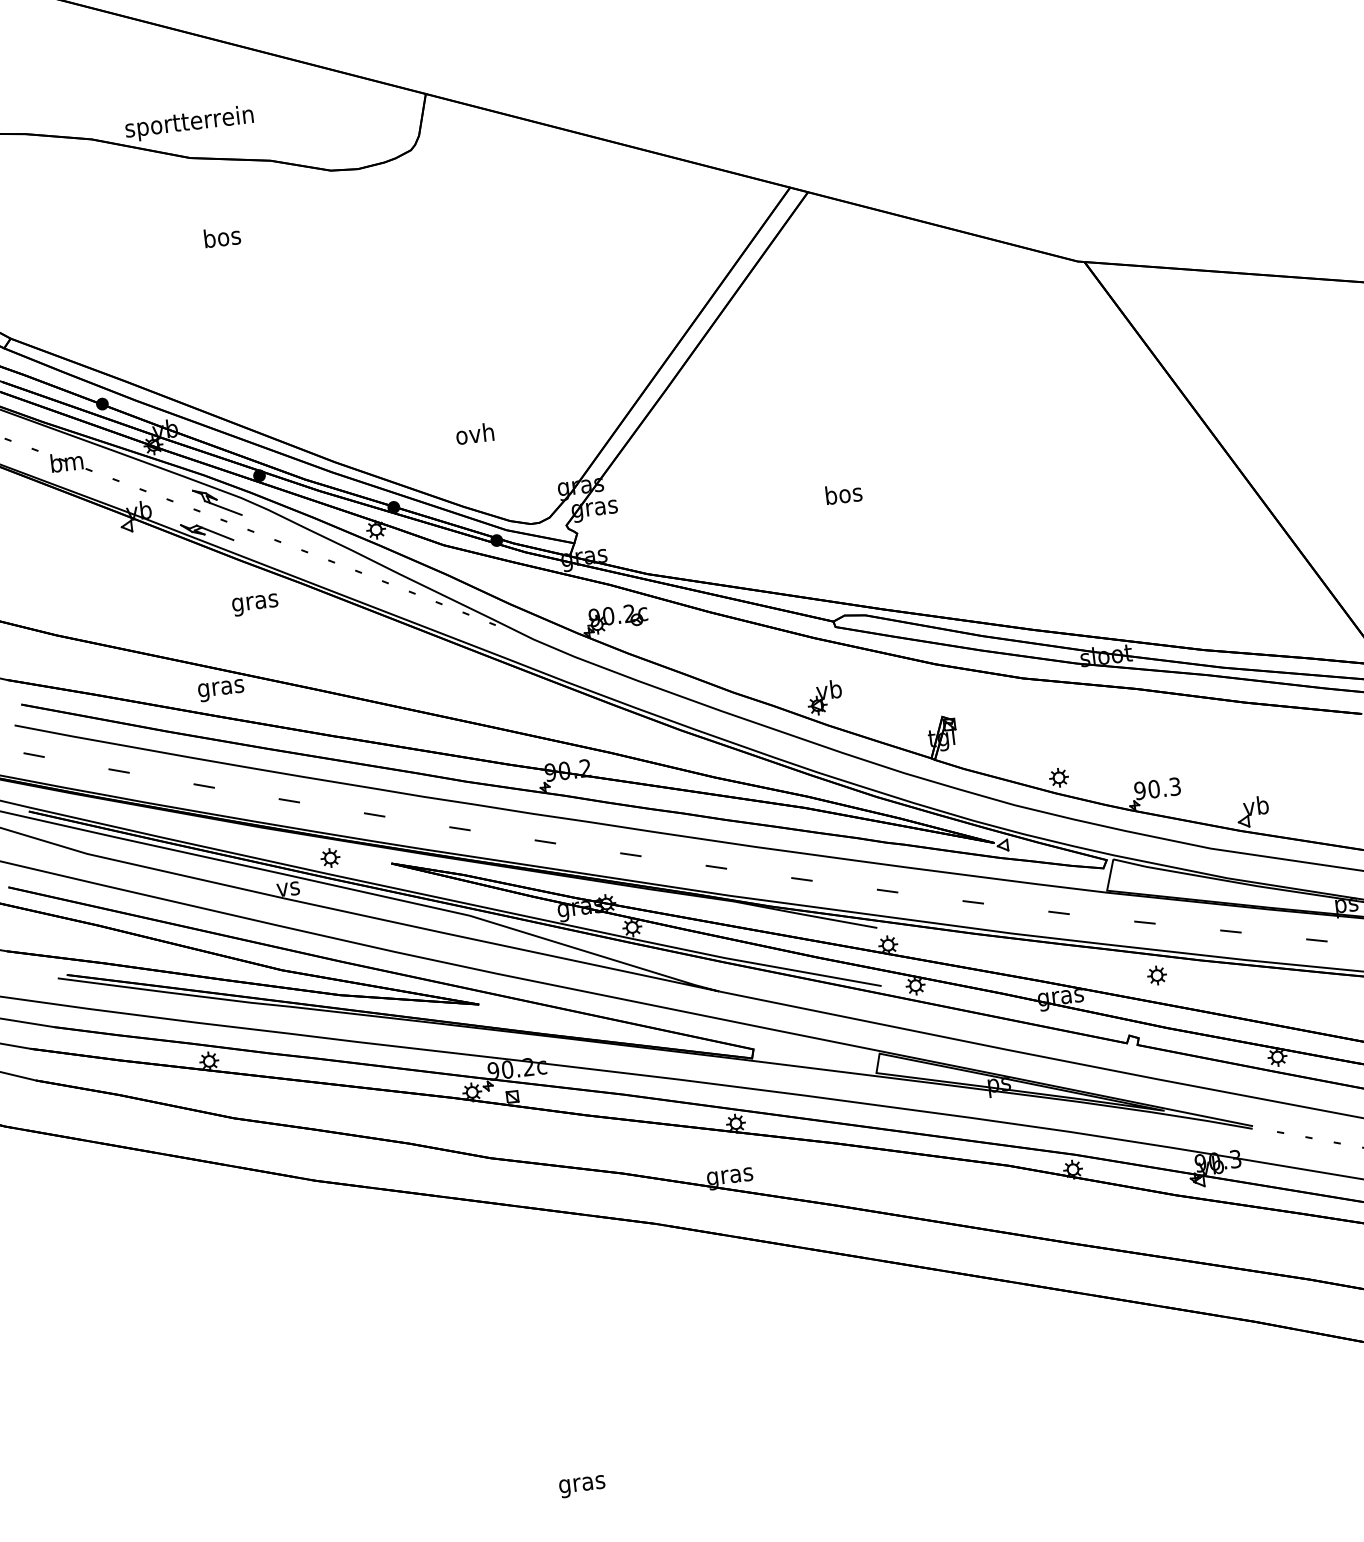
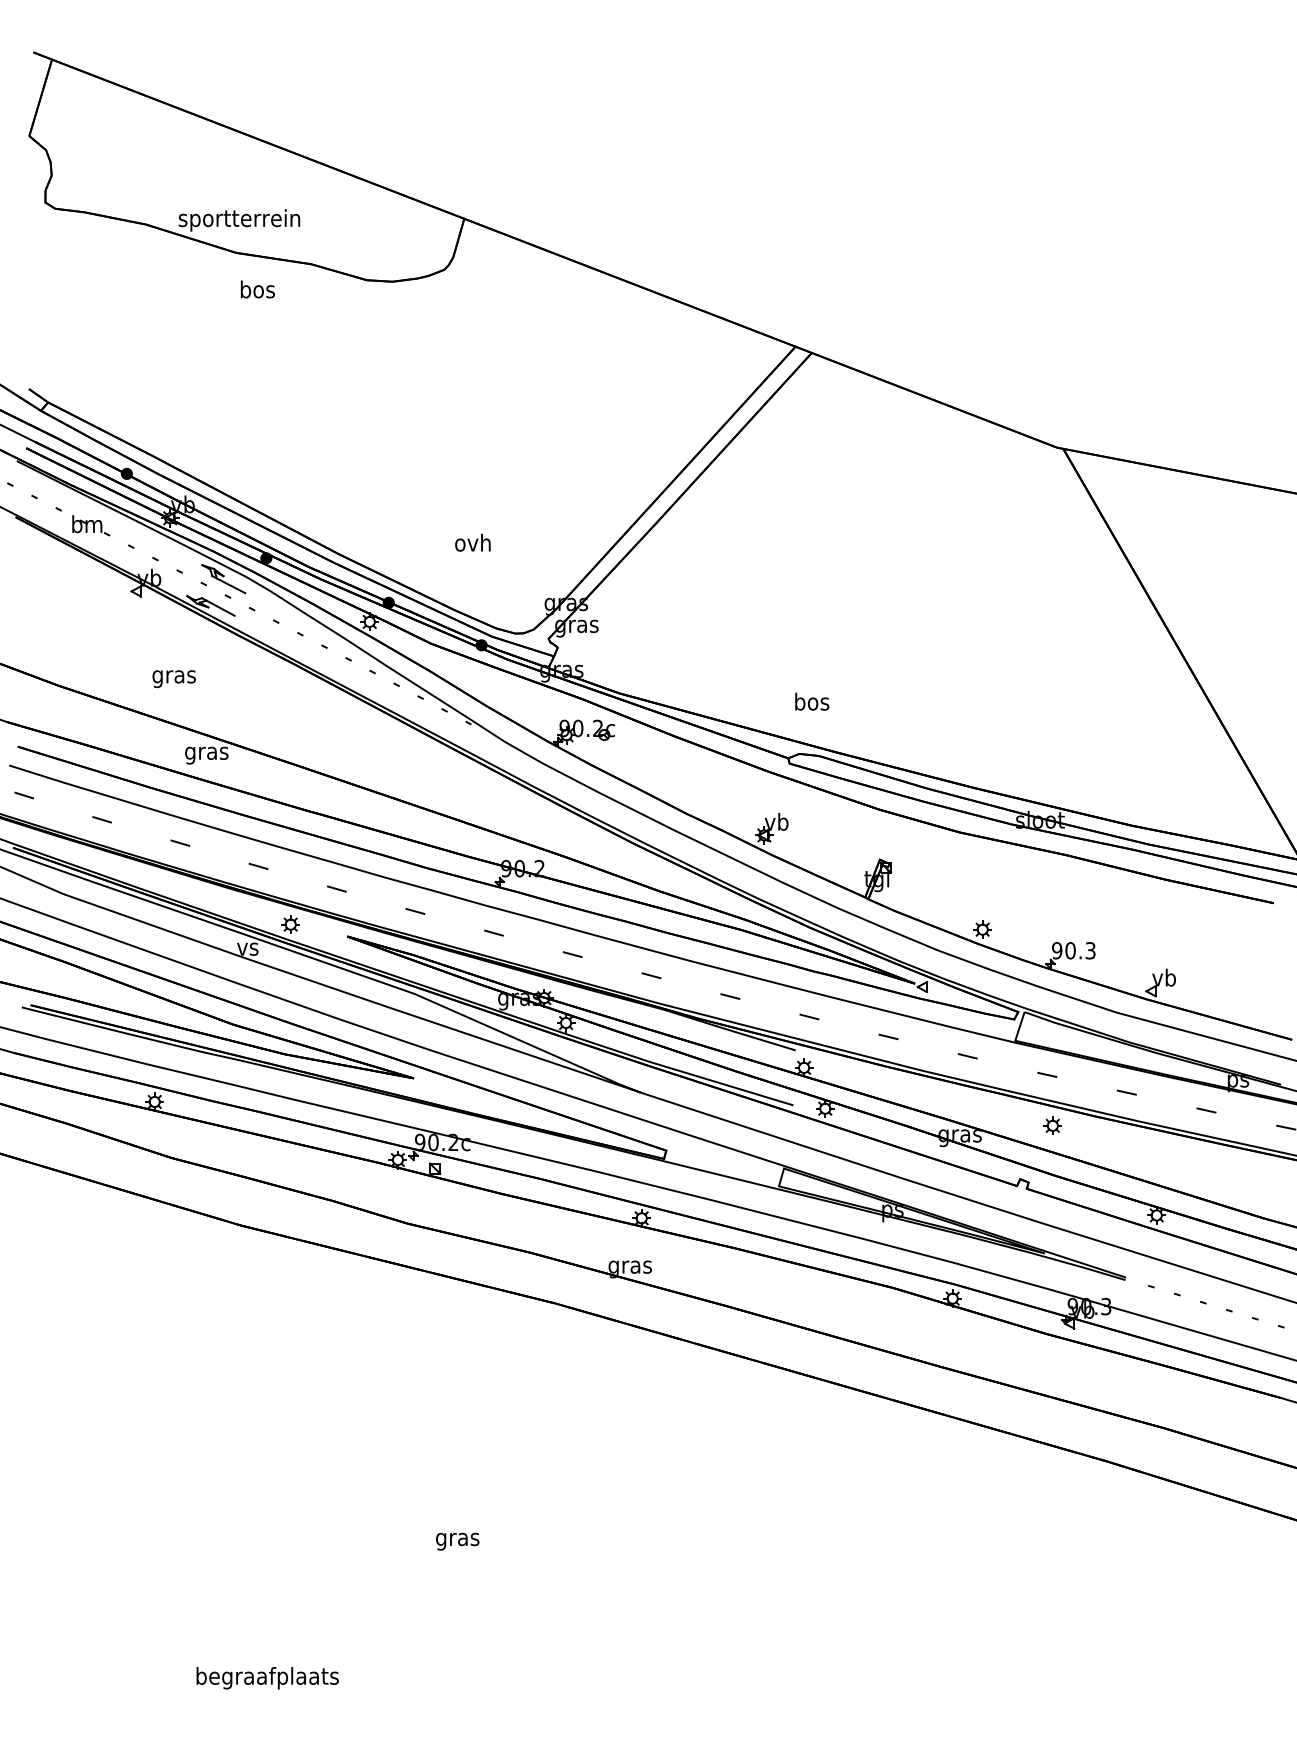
text: (222, 237) -> (257, 289), moved
text: (844, 493) -> (812, 701), moved
text: (254, 605) -> (173, 679), moved

